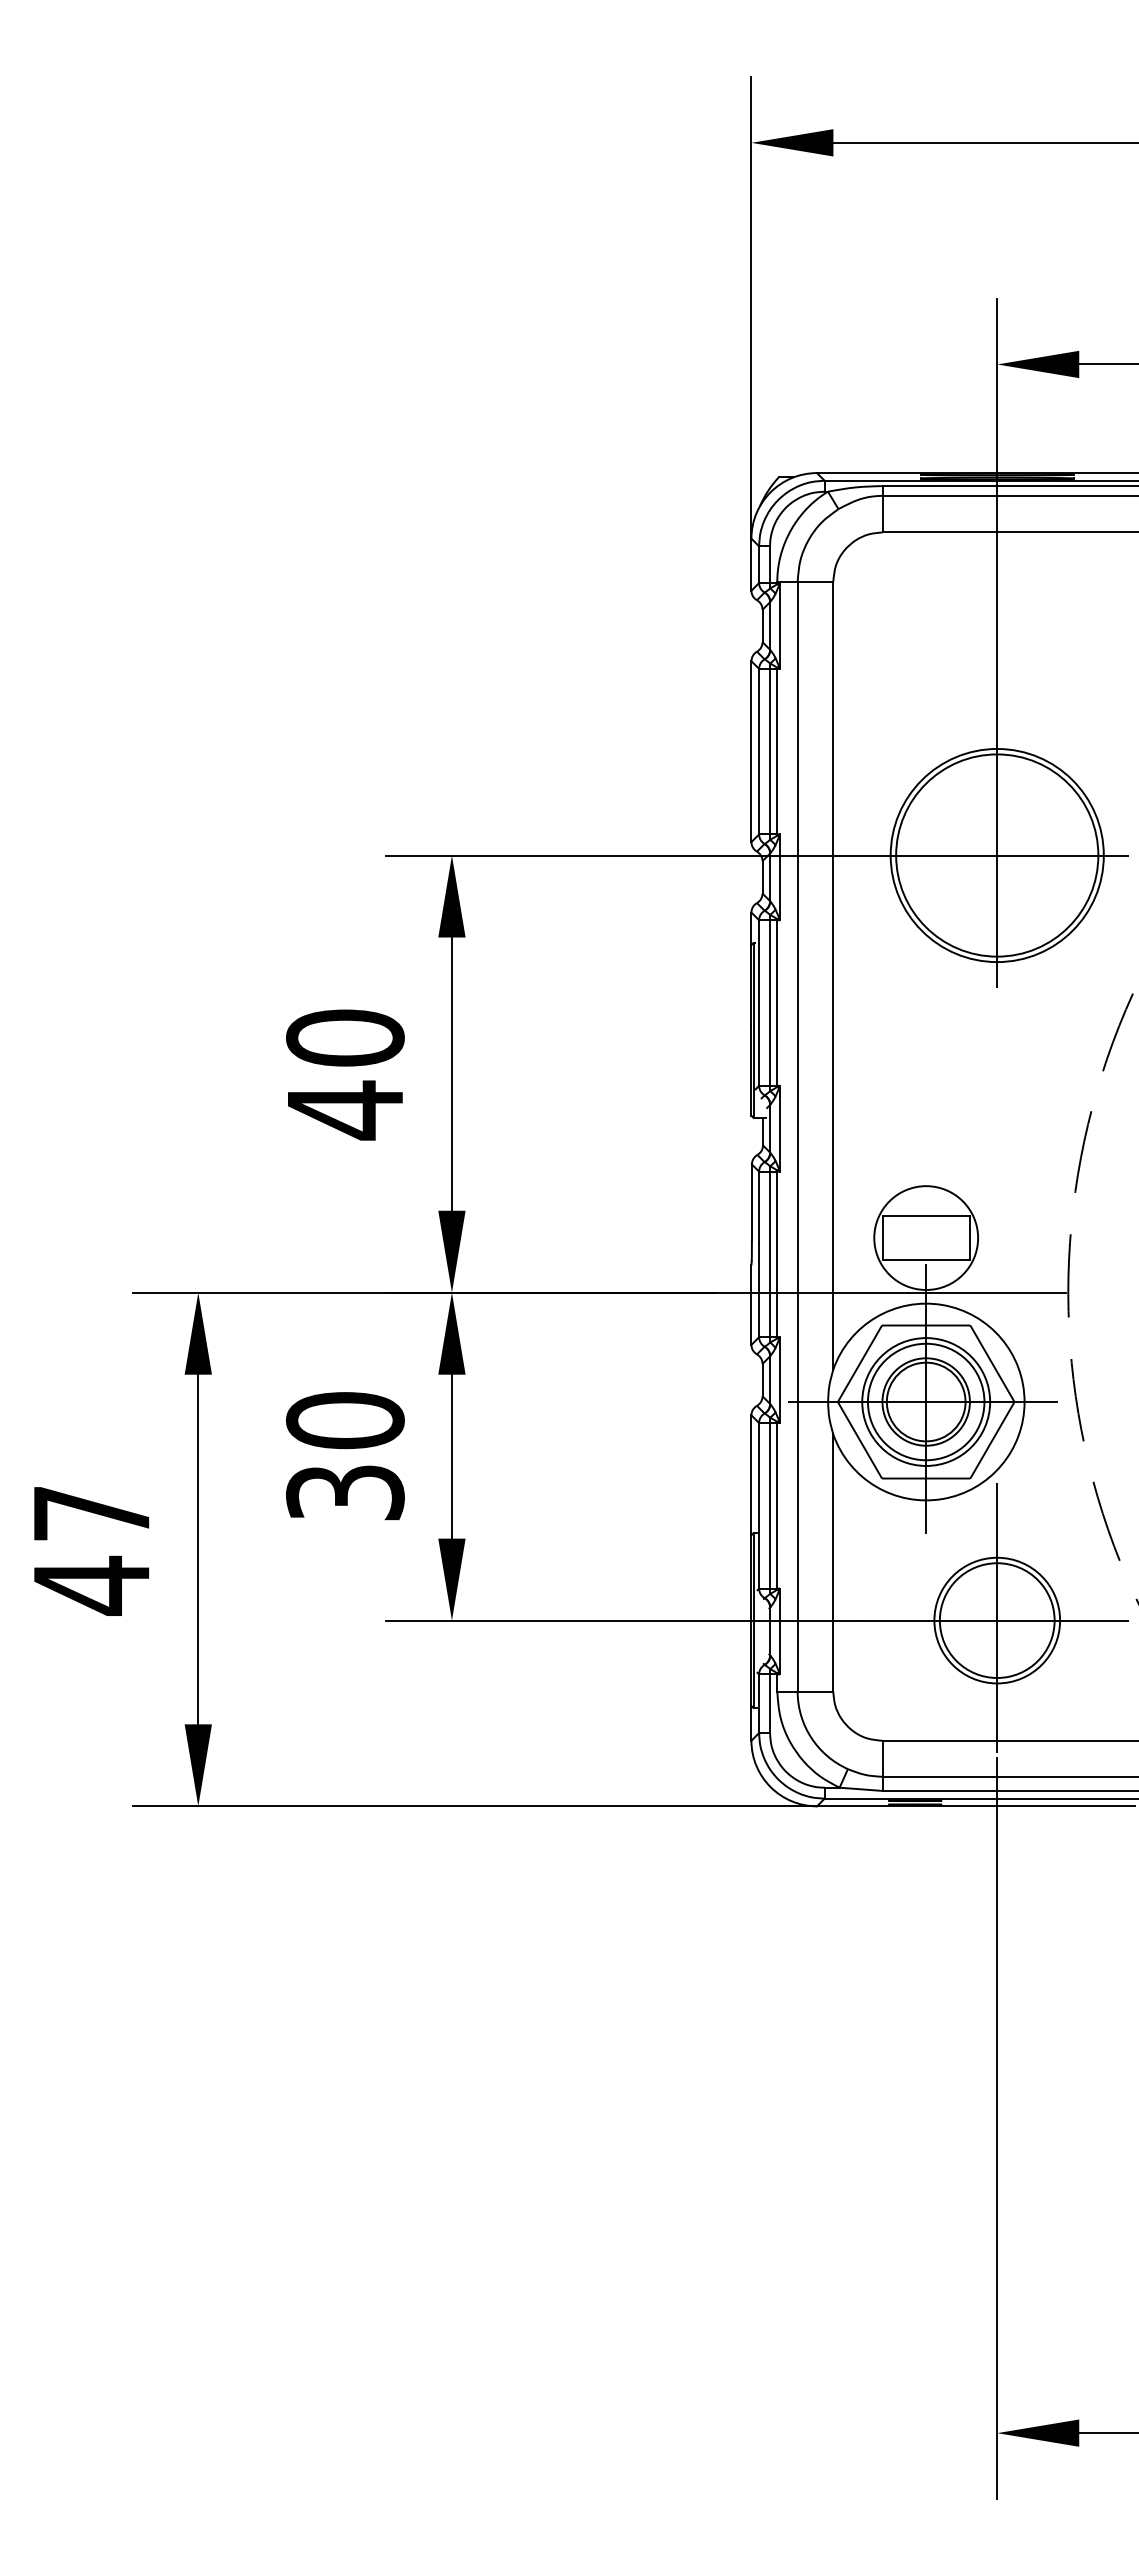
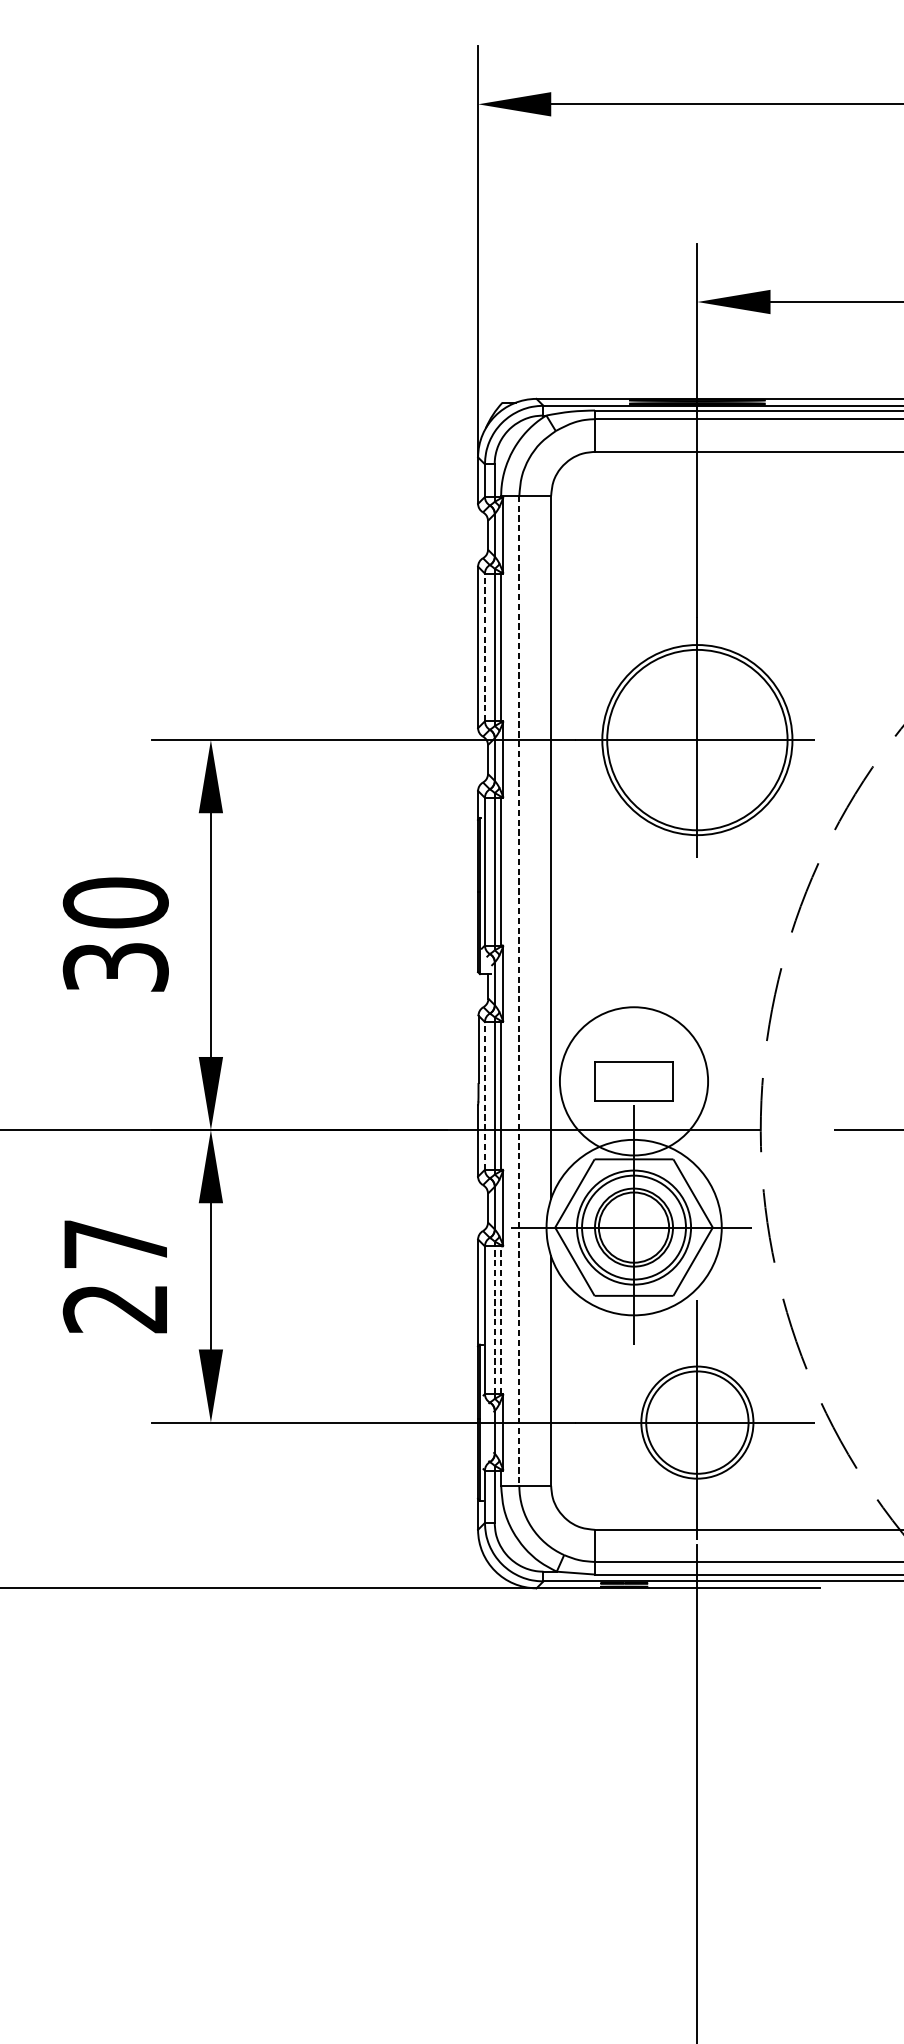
line: (759, 751) -> (485, 647), solid -> dashed
text: (345, 1110) -> (115, 967), 40 -> 30
line: (797, 1136) -> (519, 990), solid -> dashed
circle: (926, 1238) -> (634, 1081), size x1.6
line: (759, 1254) -> (485, 1096), solid -> dashed
text: (345, 1456) -> (115, 1276), 30 -> 27
line: (770, 1505) -> (495, 1319), solid -> dashed
line: (777, 1505) -> (501, 1319), solid -> dashed

